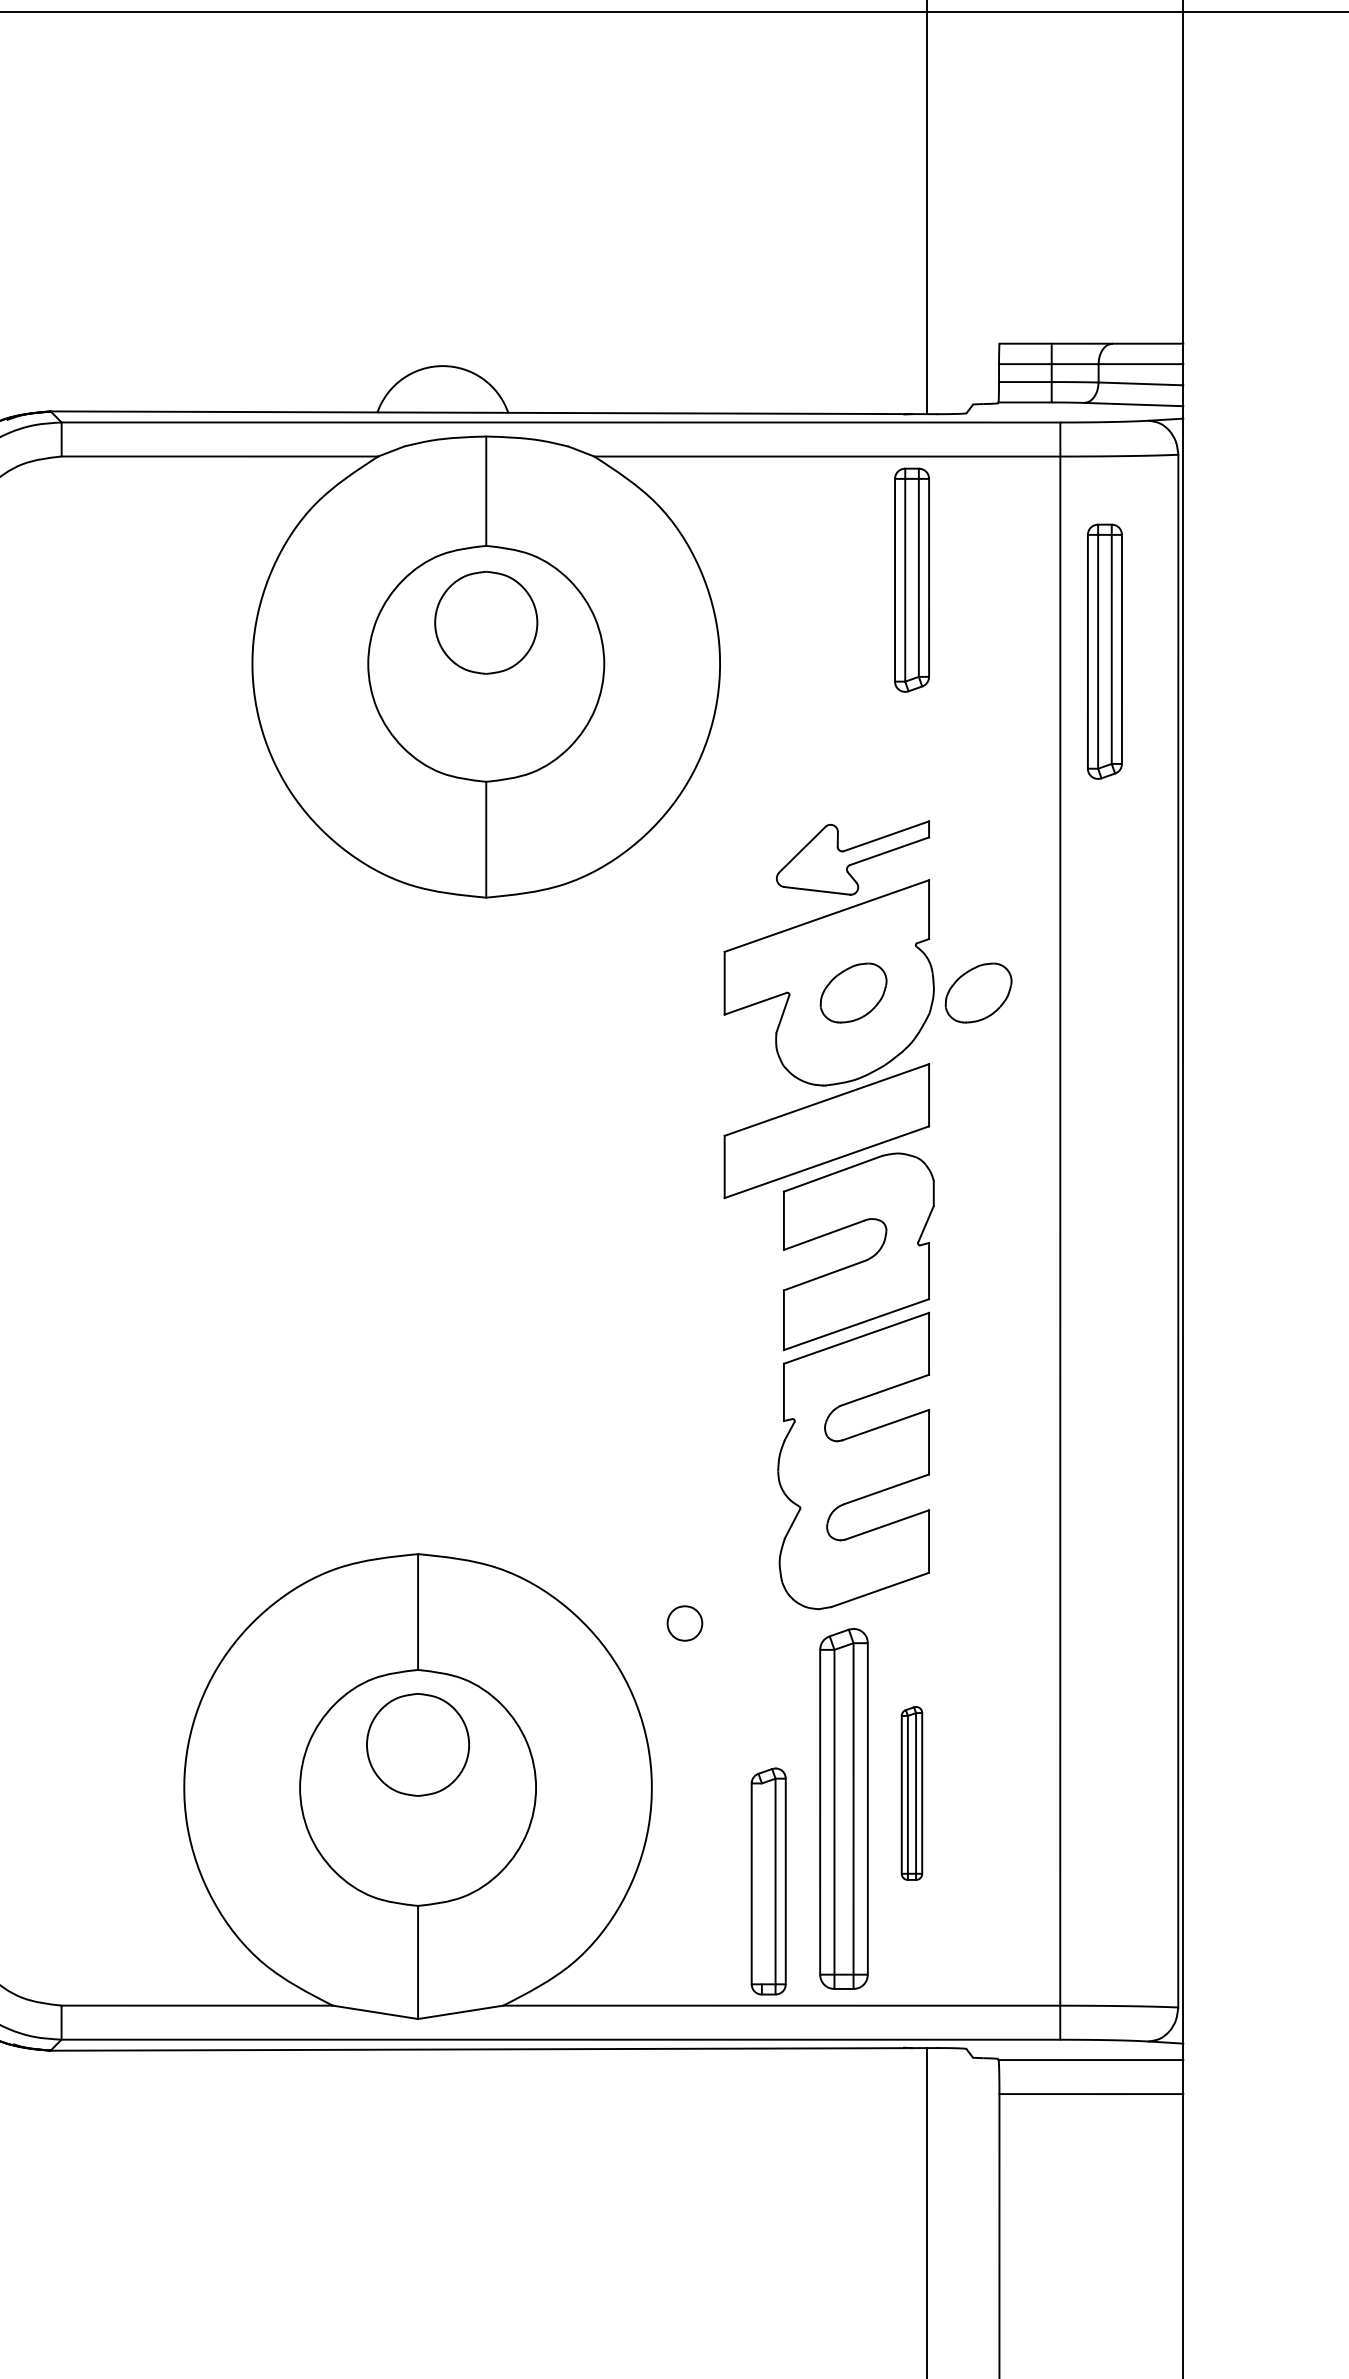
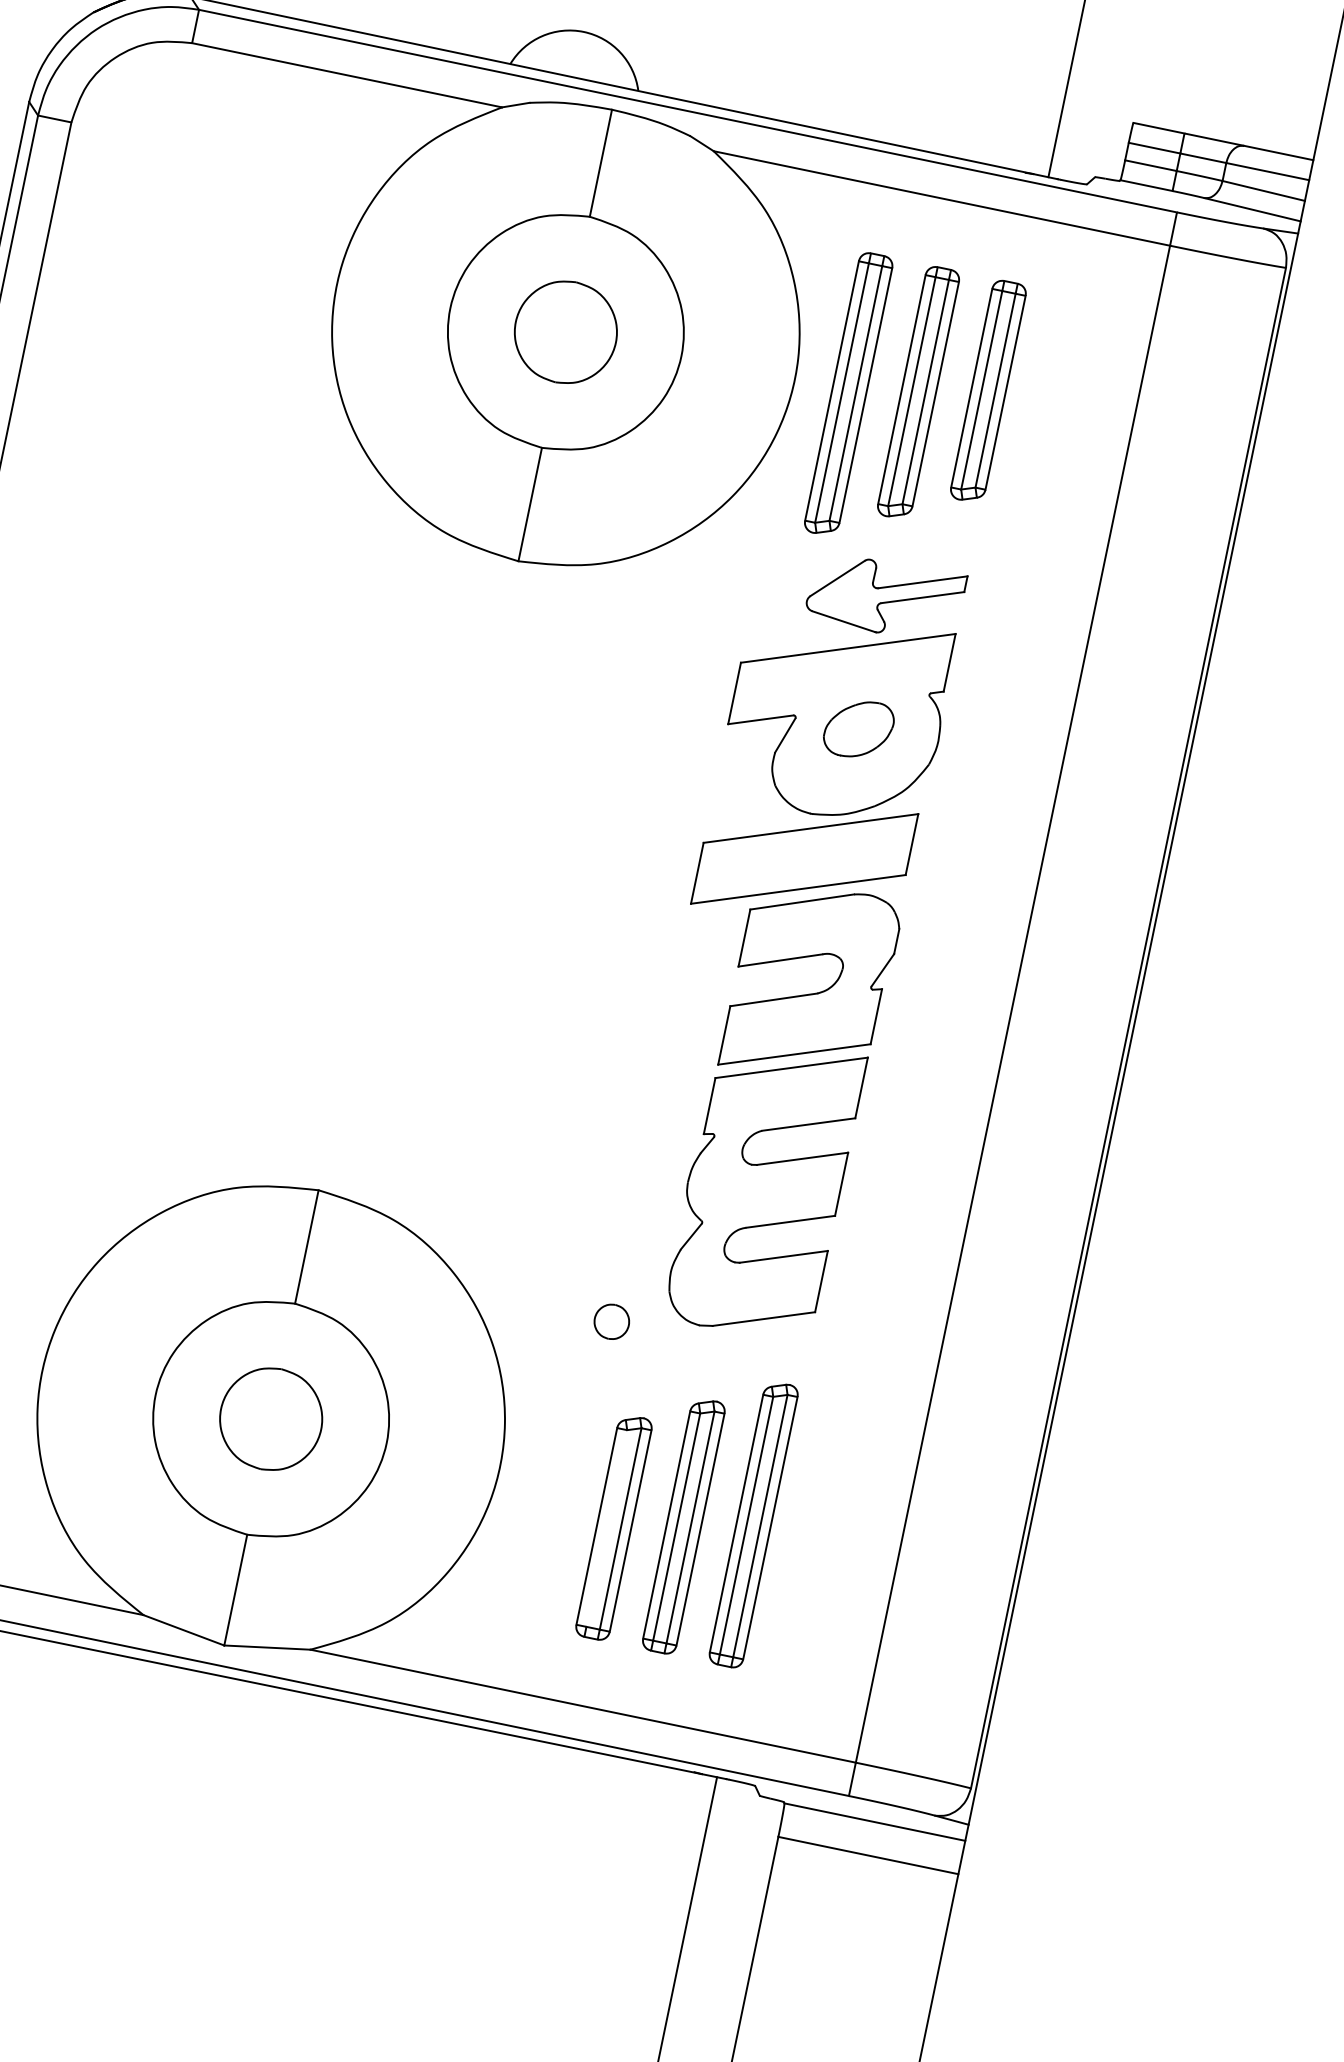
part: (911, 579) -> (988, 390), moved
part: (486, 622) -> (566, 332), moved
part: (1104, 651) -> (918, 392), moved
part: (775, 666) -> (848, 393), added
part: (978, 992) -> (981, 753), removed
part: (684, 1623) -> (611, 1321), moved
part: (418, 1744) -> (271, 1418), moved
part: (911, 1793) -> (753, 1524), size x1.67
part: (843, 1808) -> (683, 1525), size x0.71
part: (768, 1881) -> (613, 1527), moved

